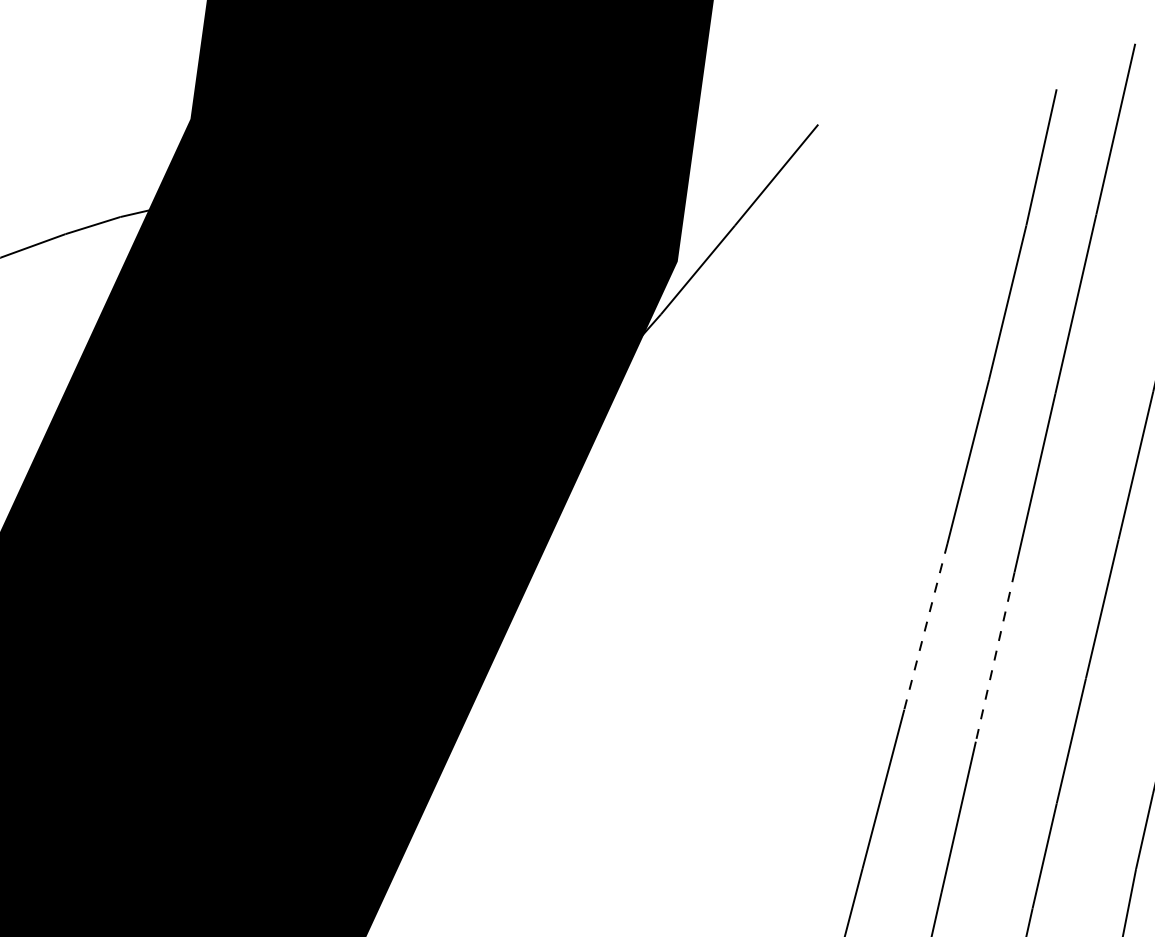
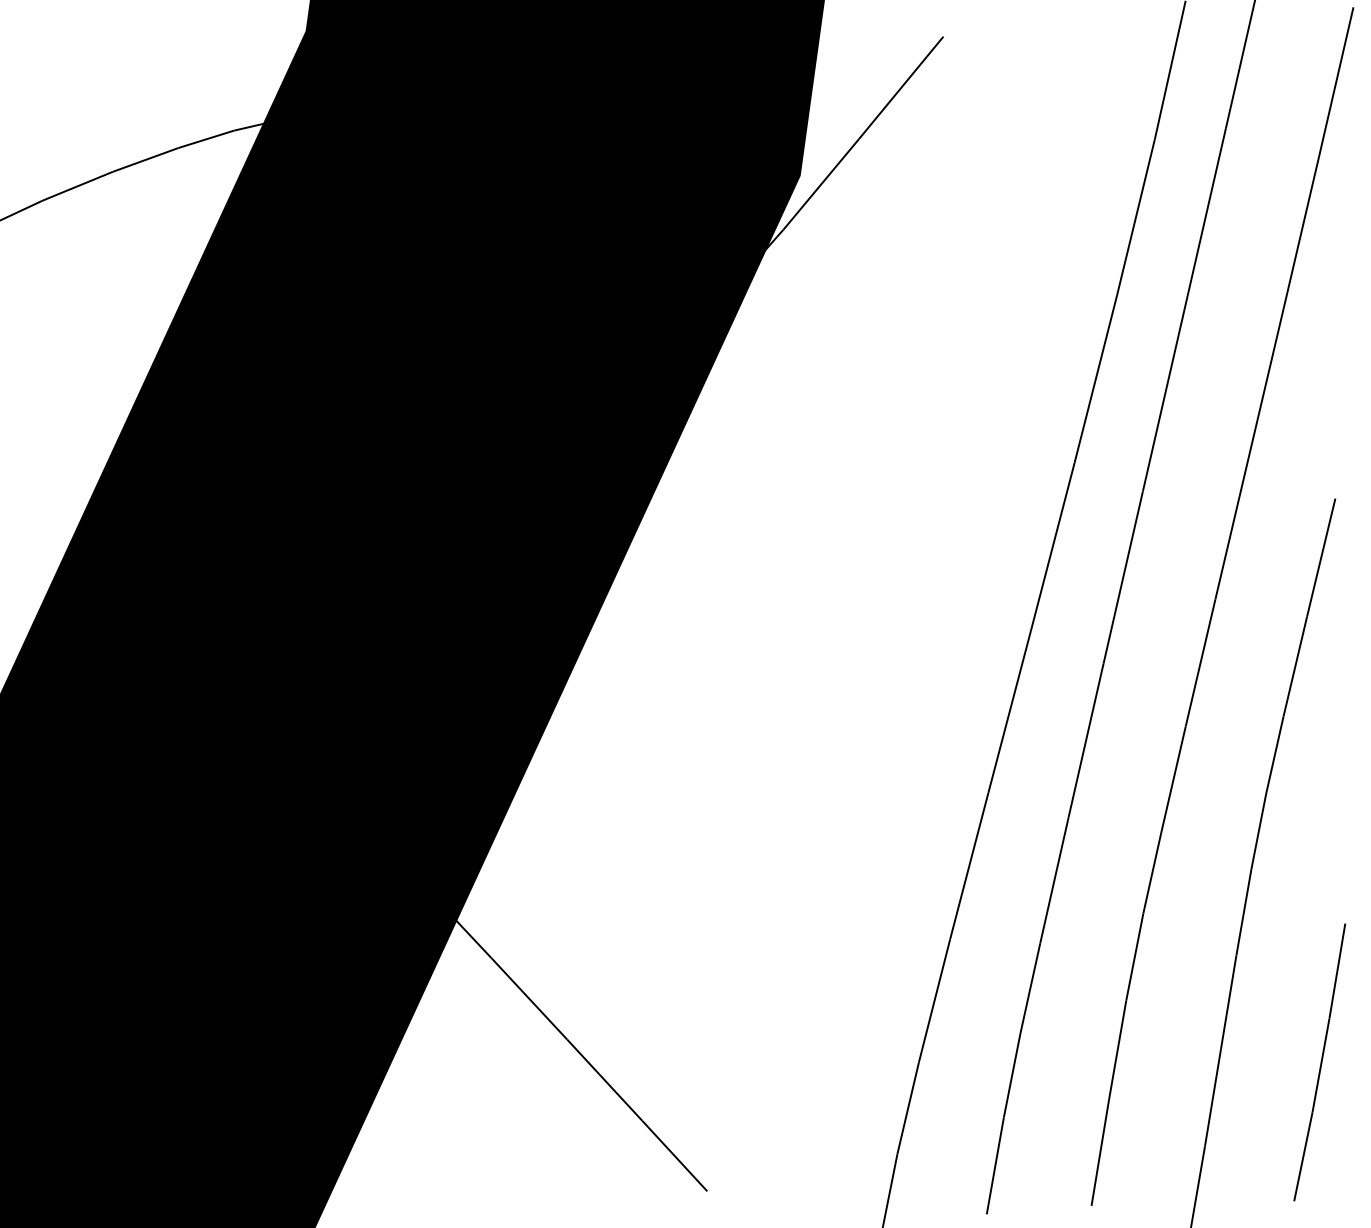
line: (925, 627) -> (1052, 547), dashed -> solid
line: (995, 657) -> (1123, 578), dashed -> solid

